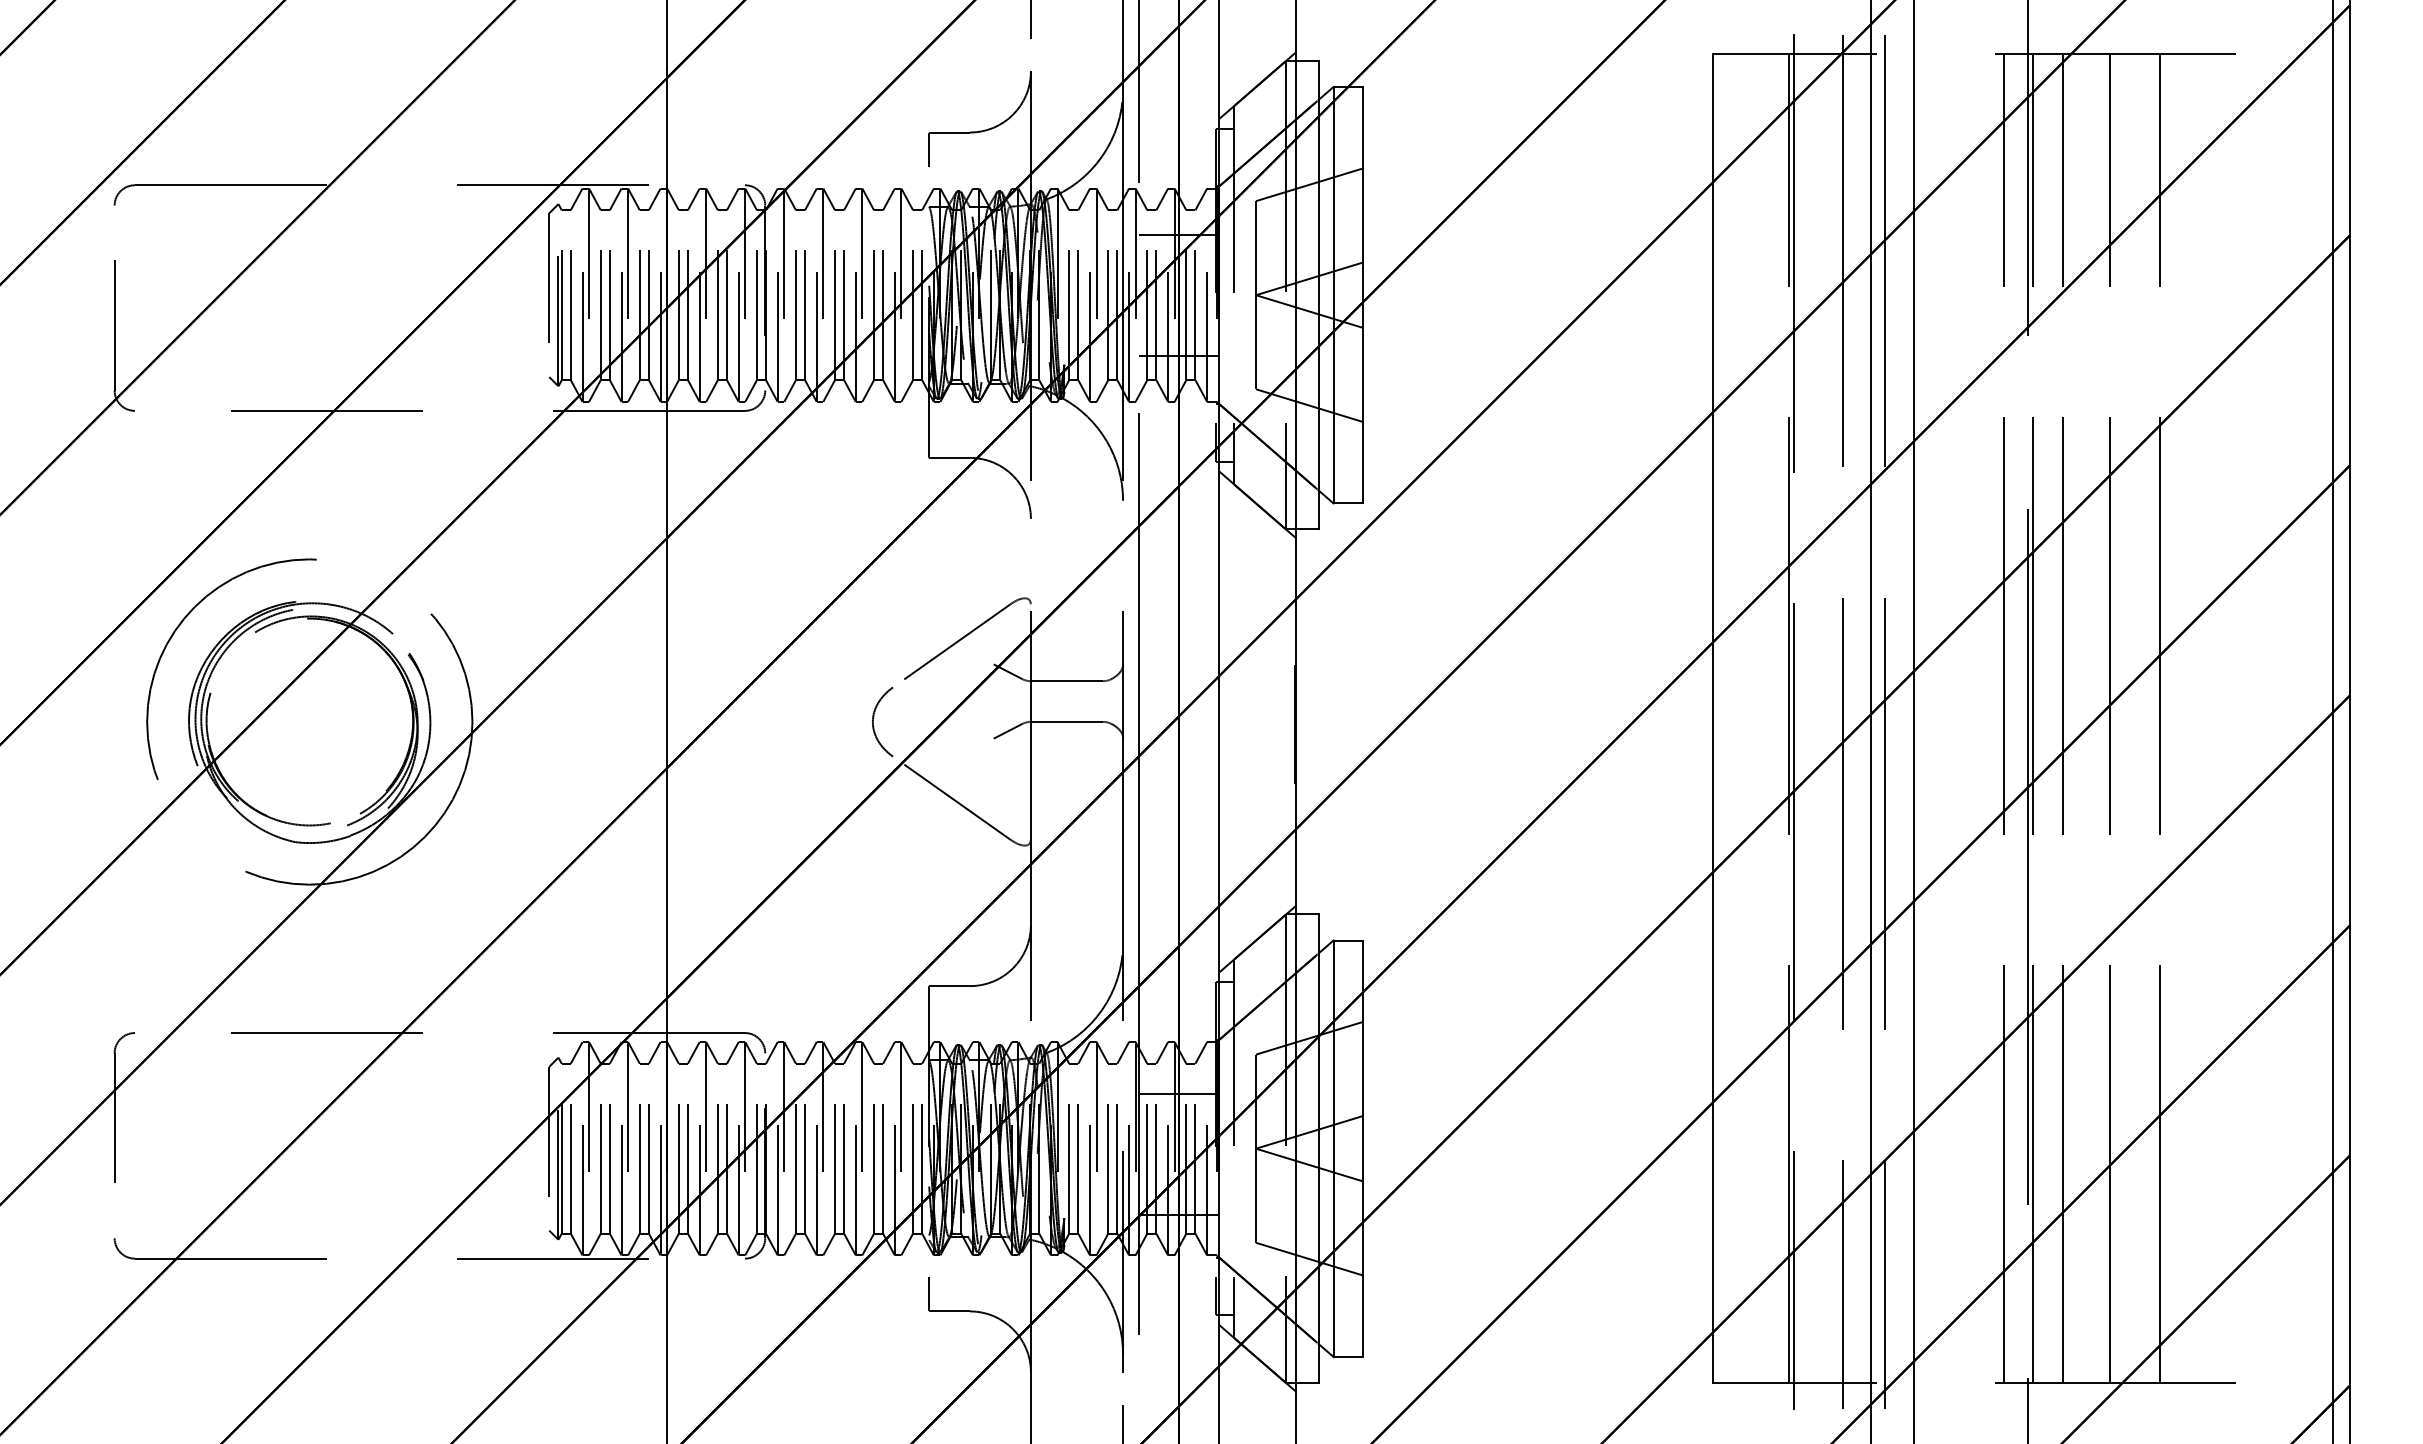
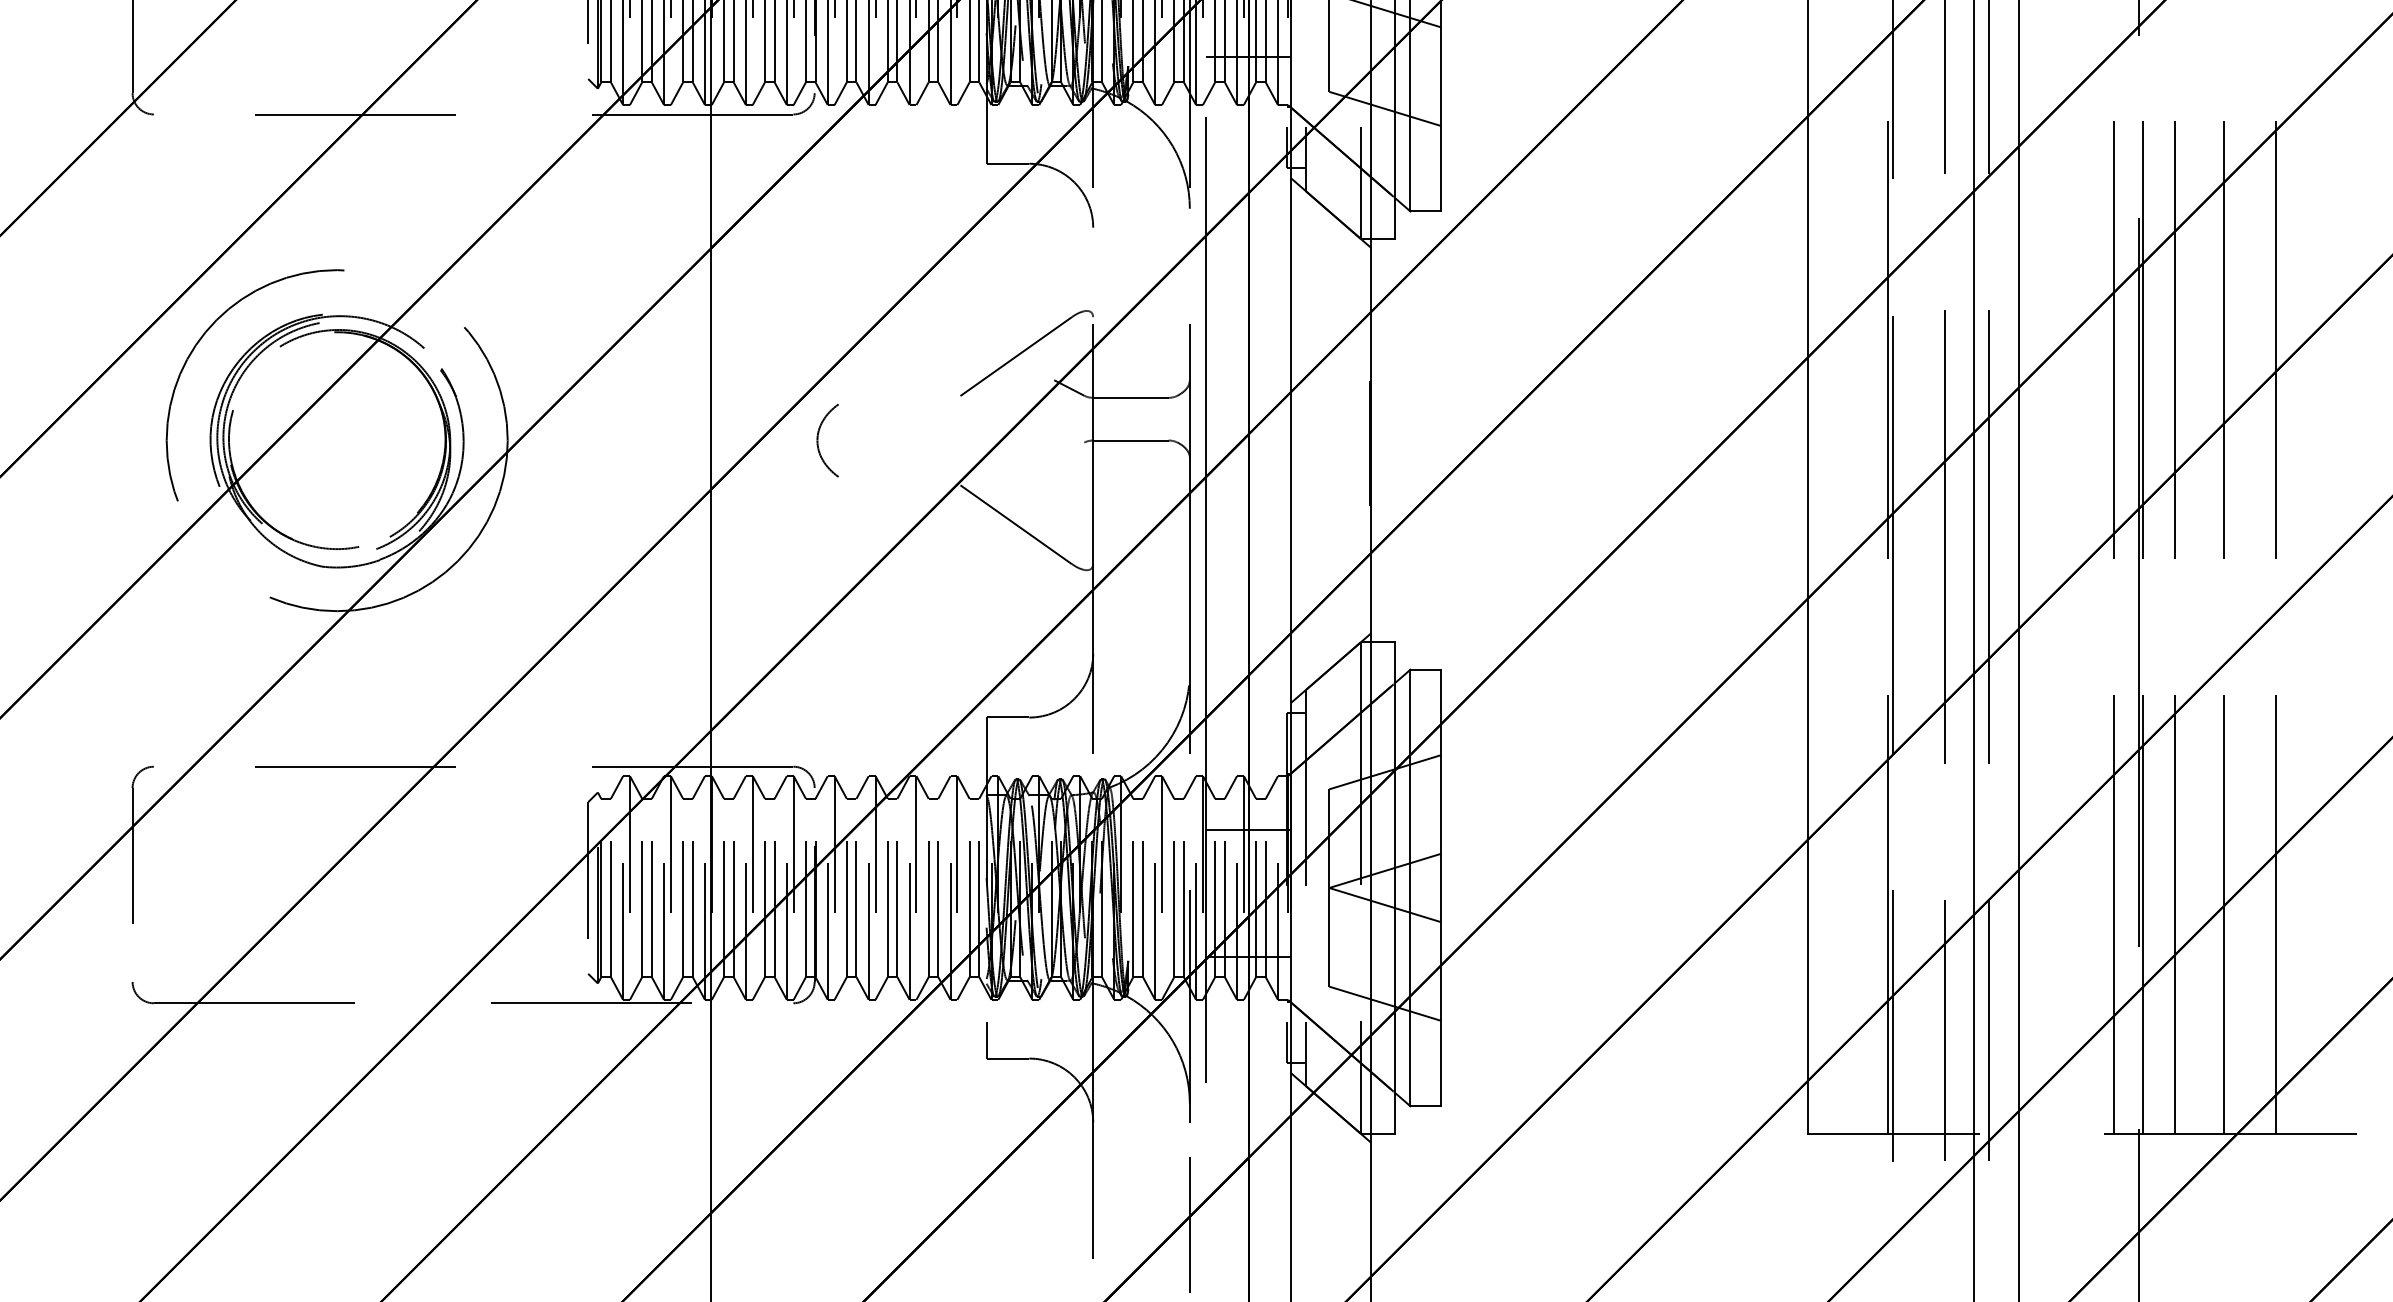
part: (874, 717) -> (819, 435), moved
line: (1007, 730) -> (1068, 449), removed

